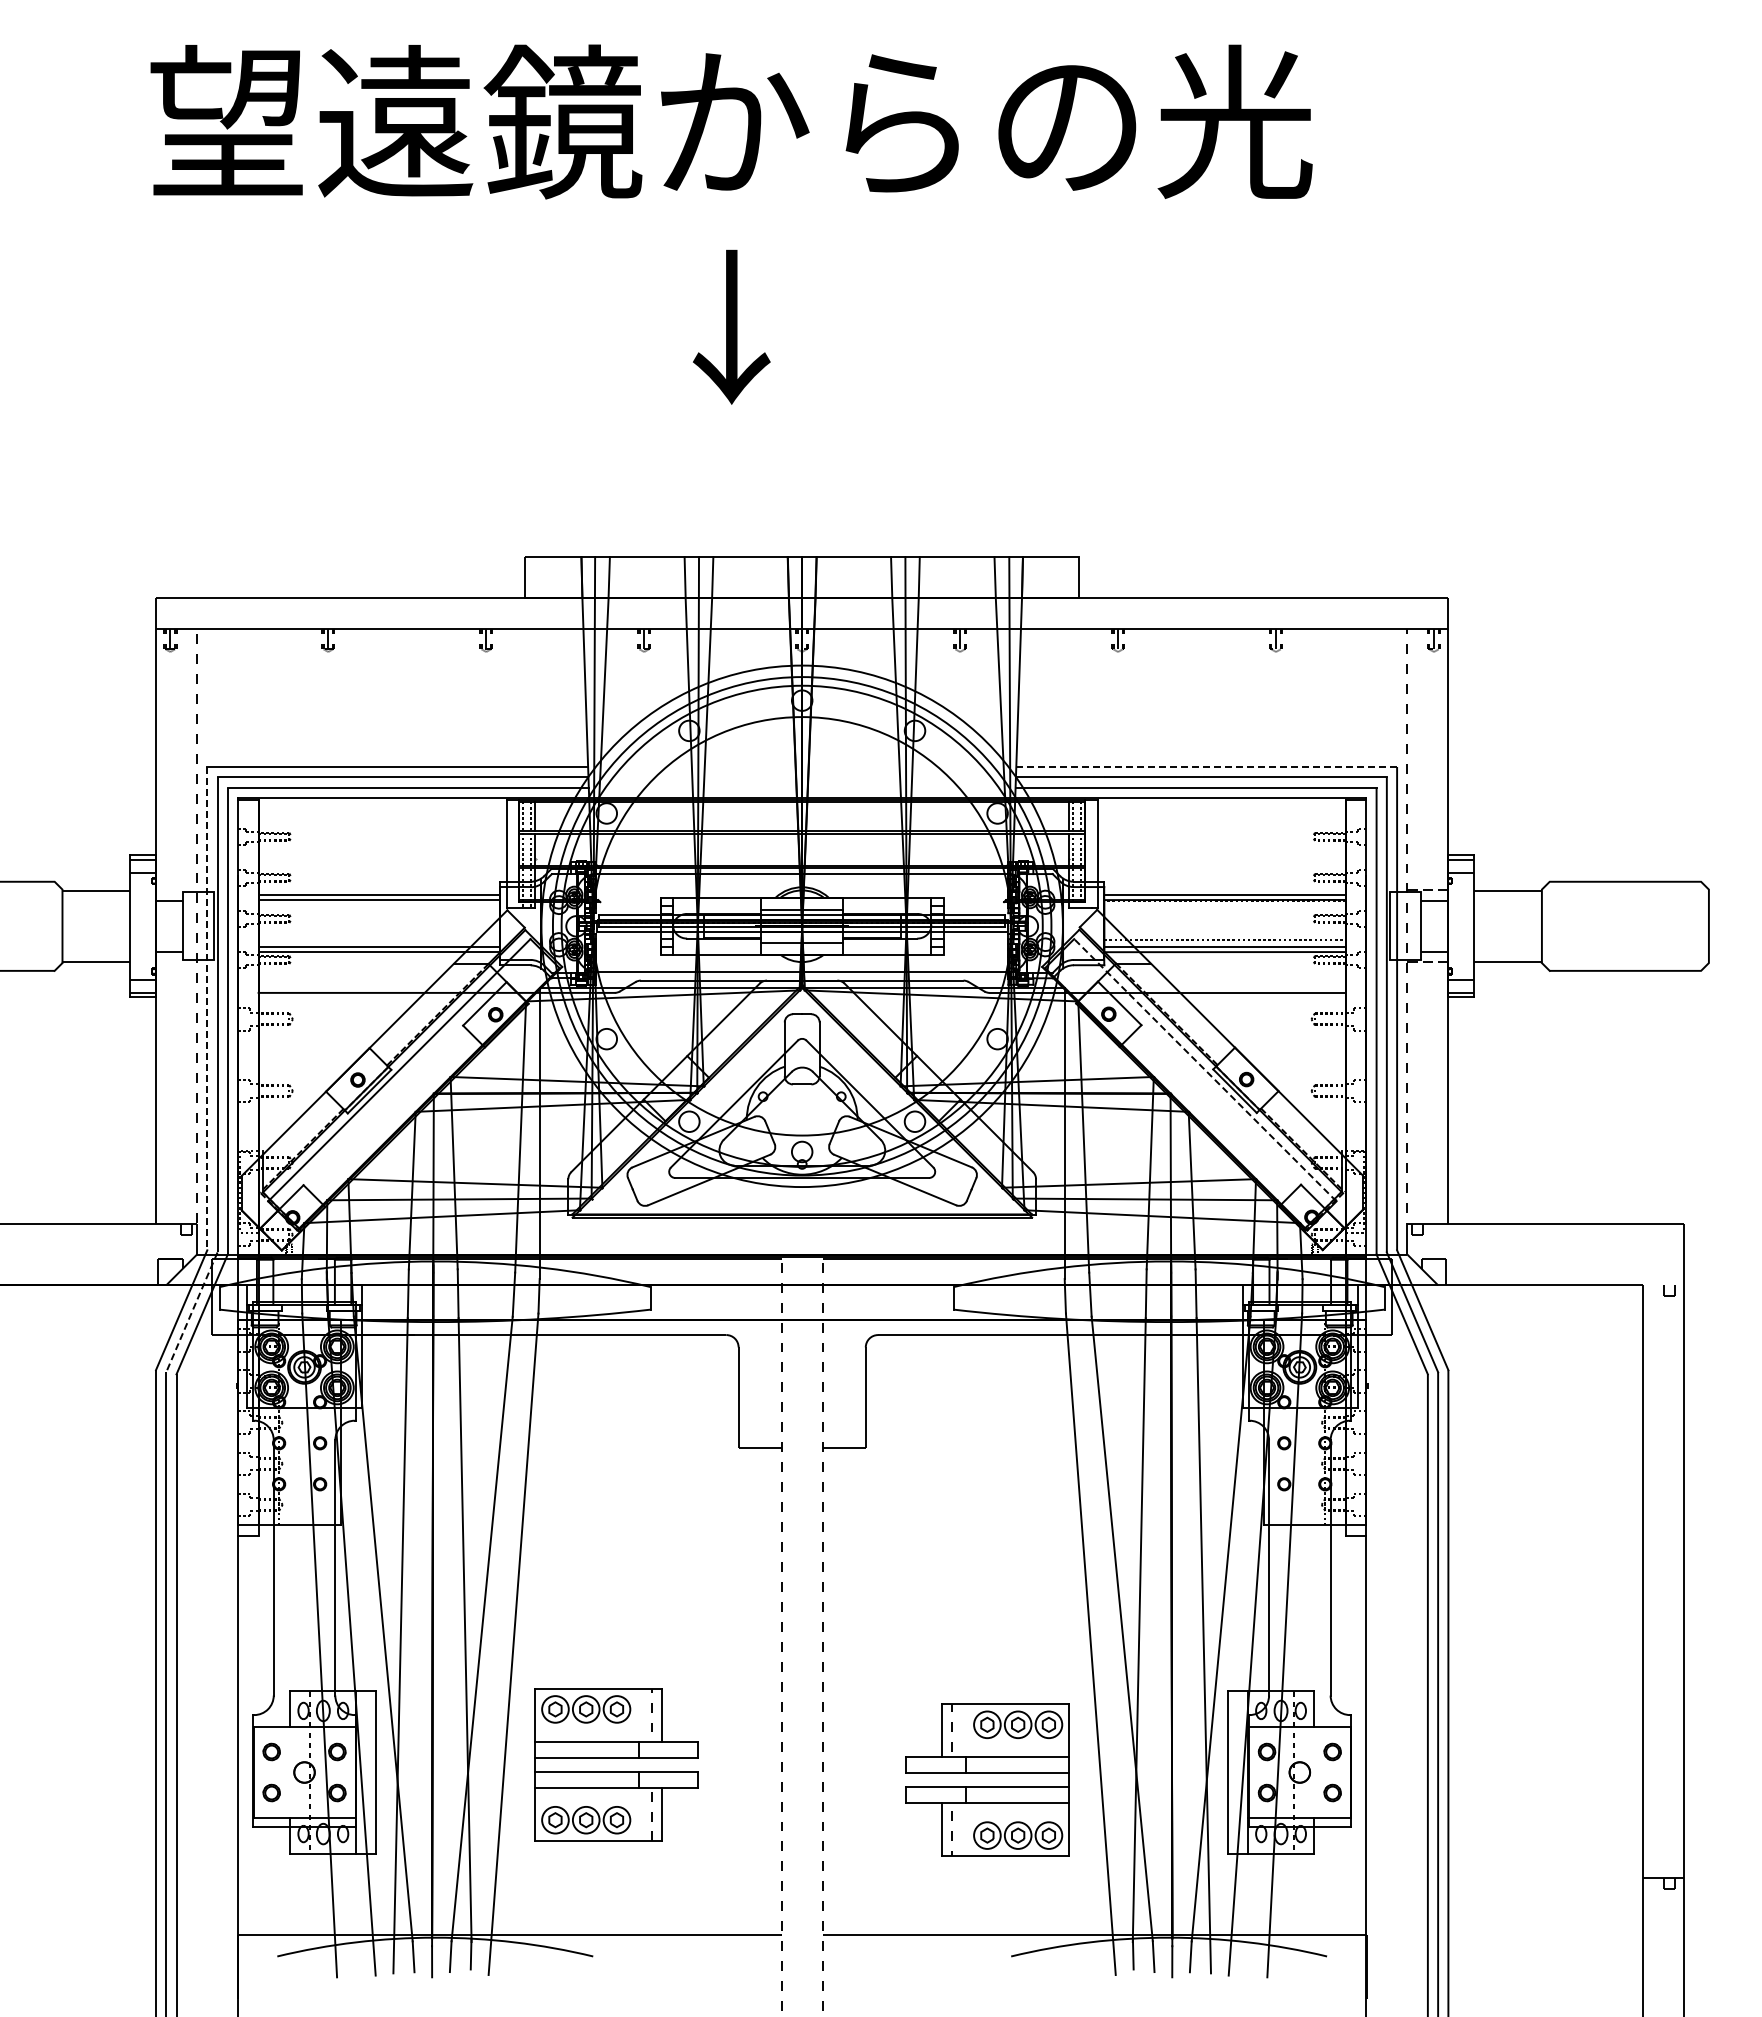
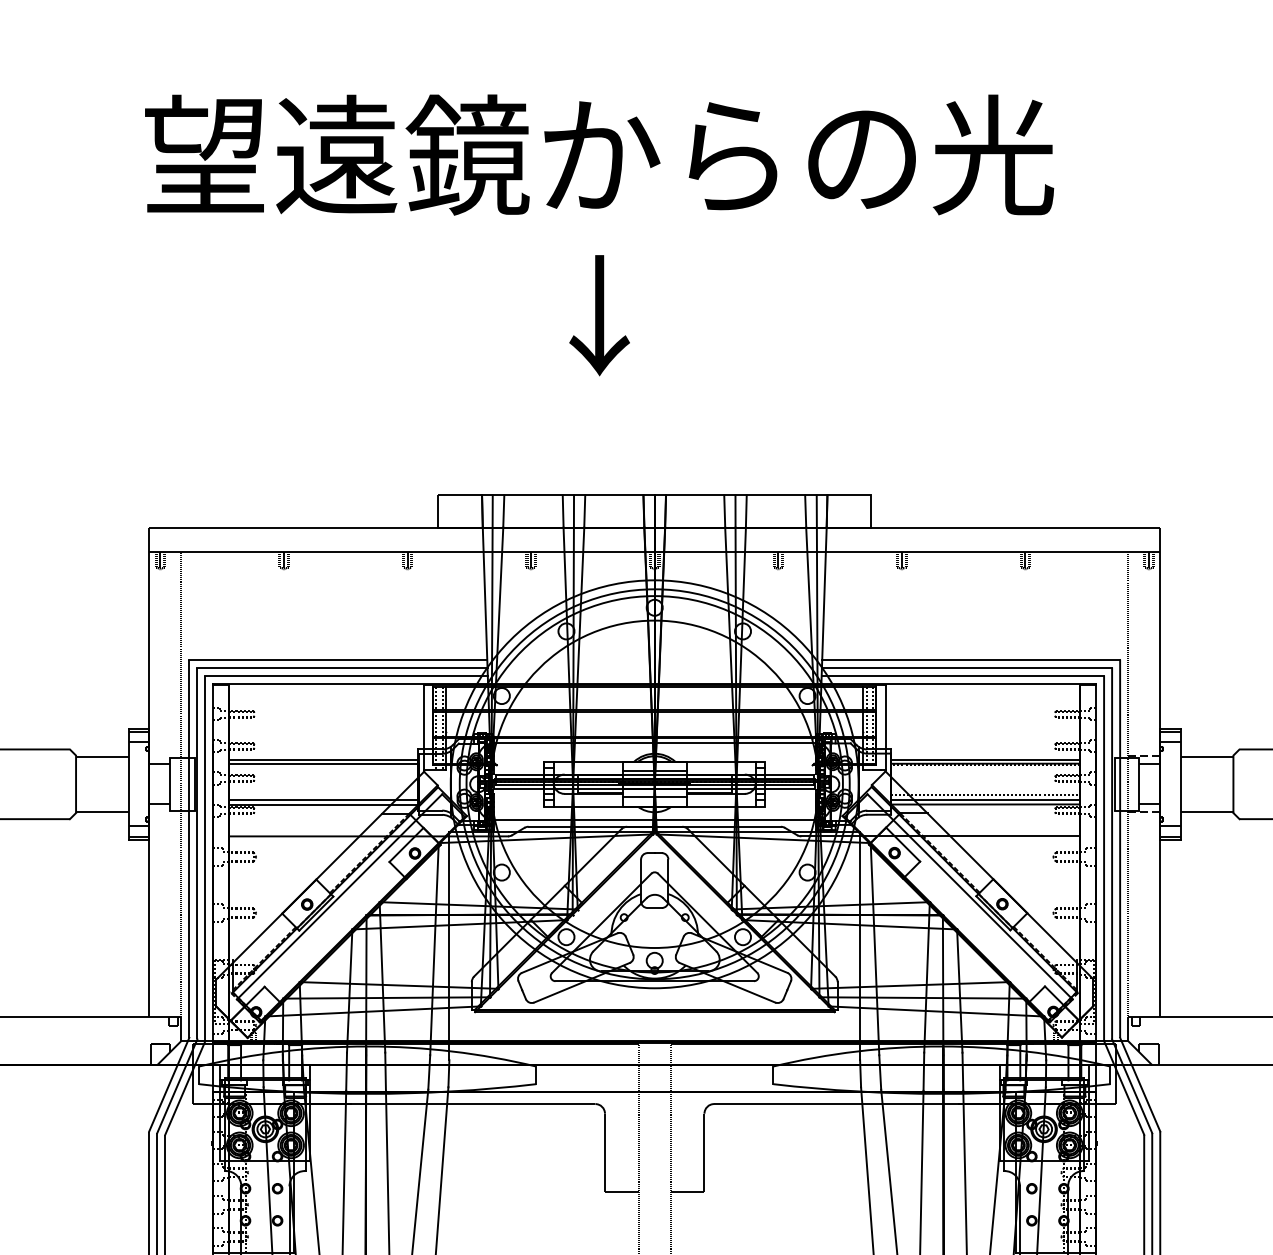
line: (1207, 767) -> (971, 660), dashed -> solid
line: (207, 1008) -> (189, 848), dashed -> solid
line: (1204, 1069) -> (969, 896), dashed -> solid
line: (191, 1312) -> (176, 1086), dashed -> solid

